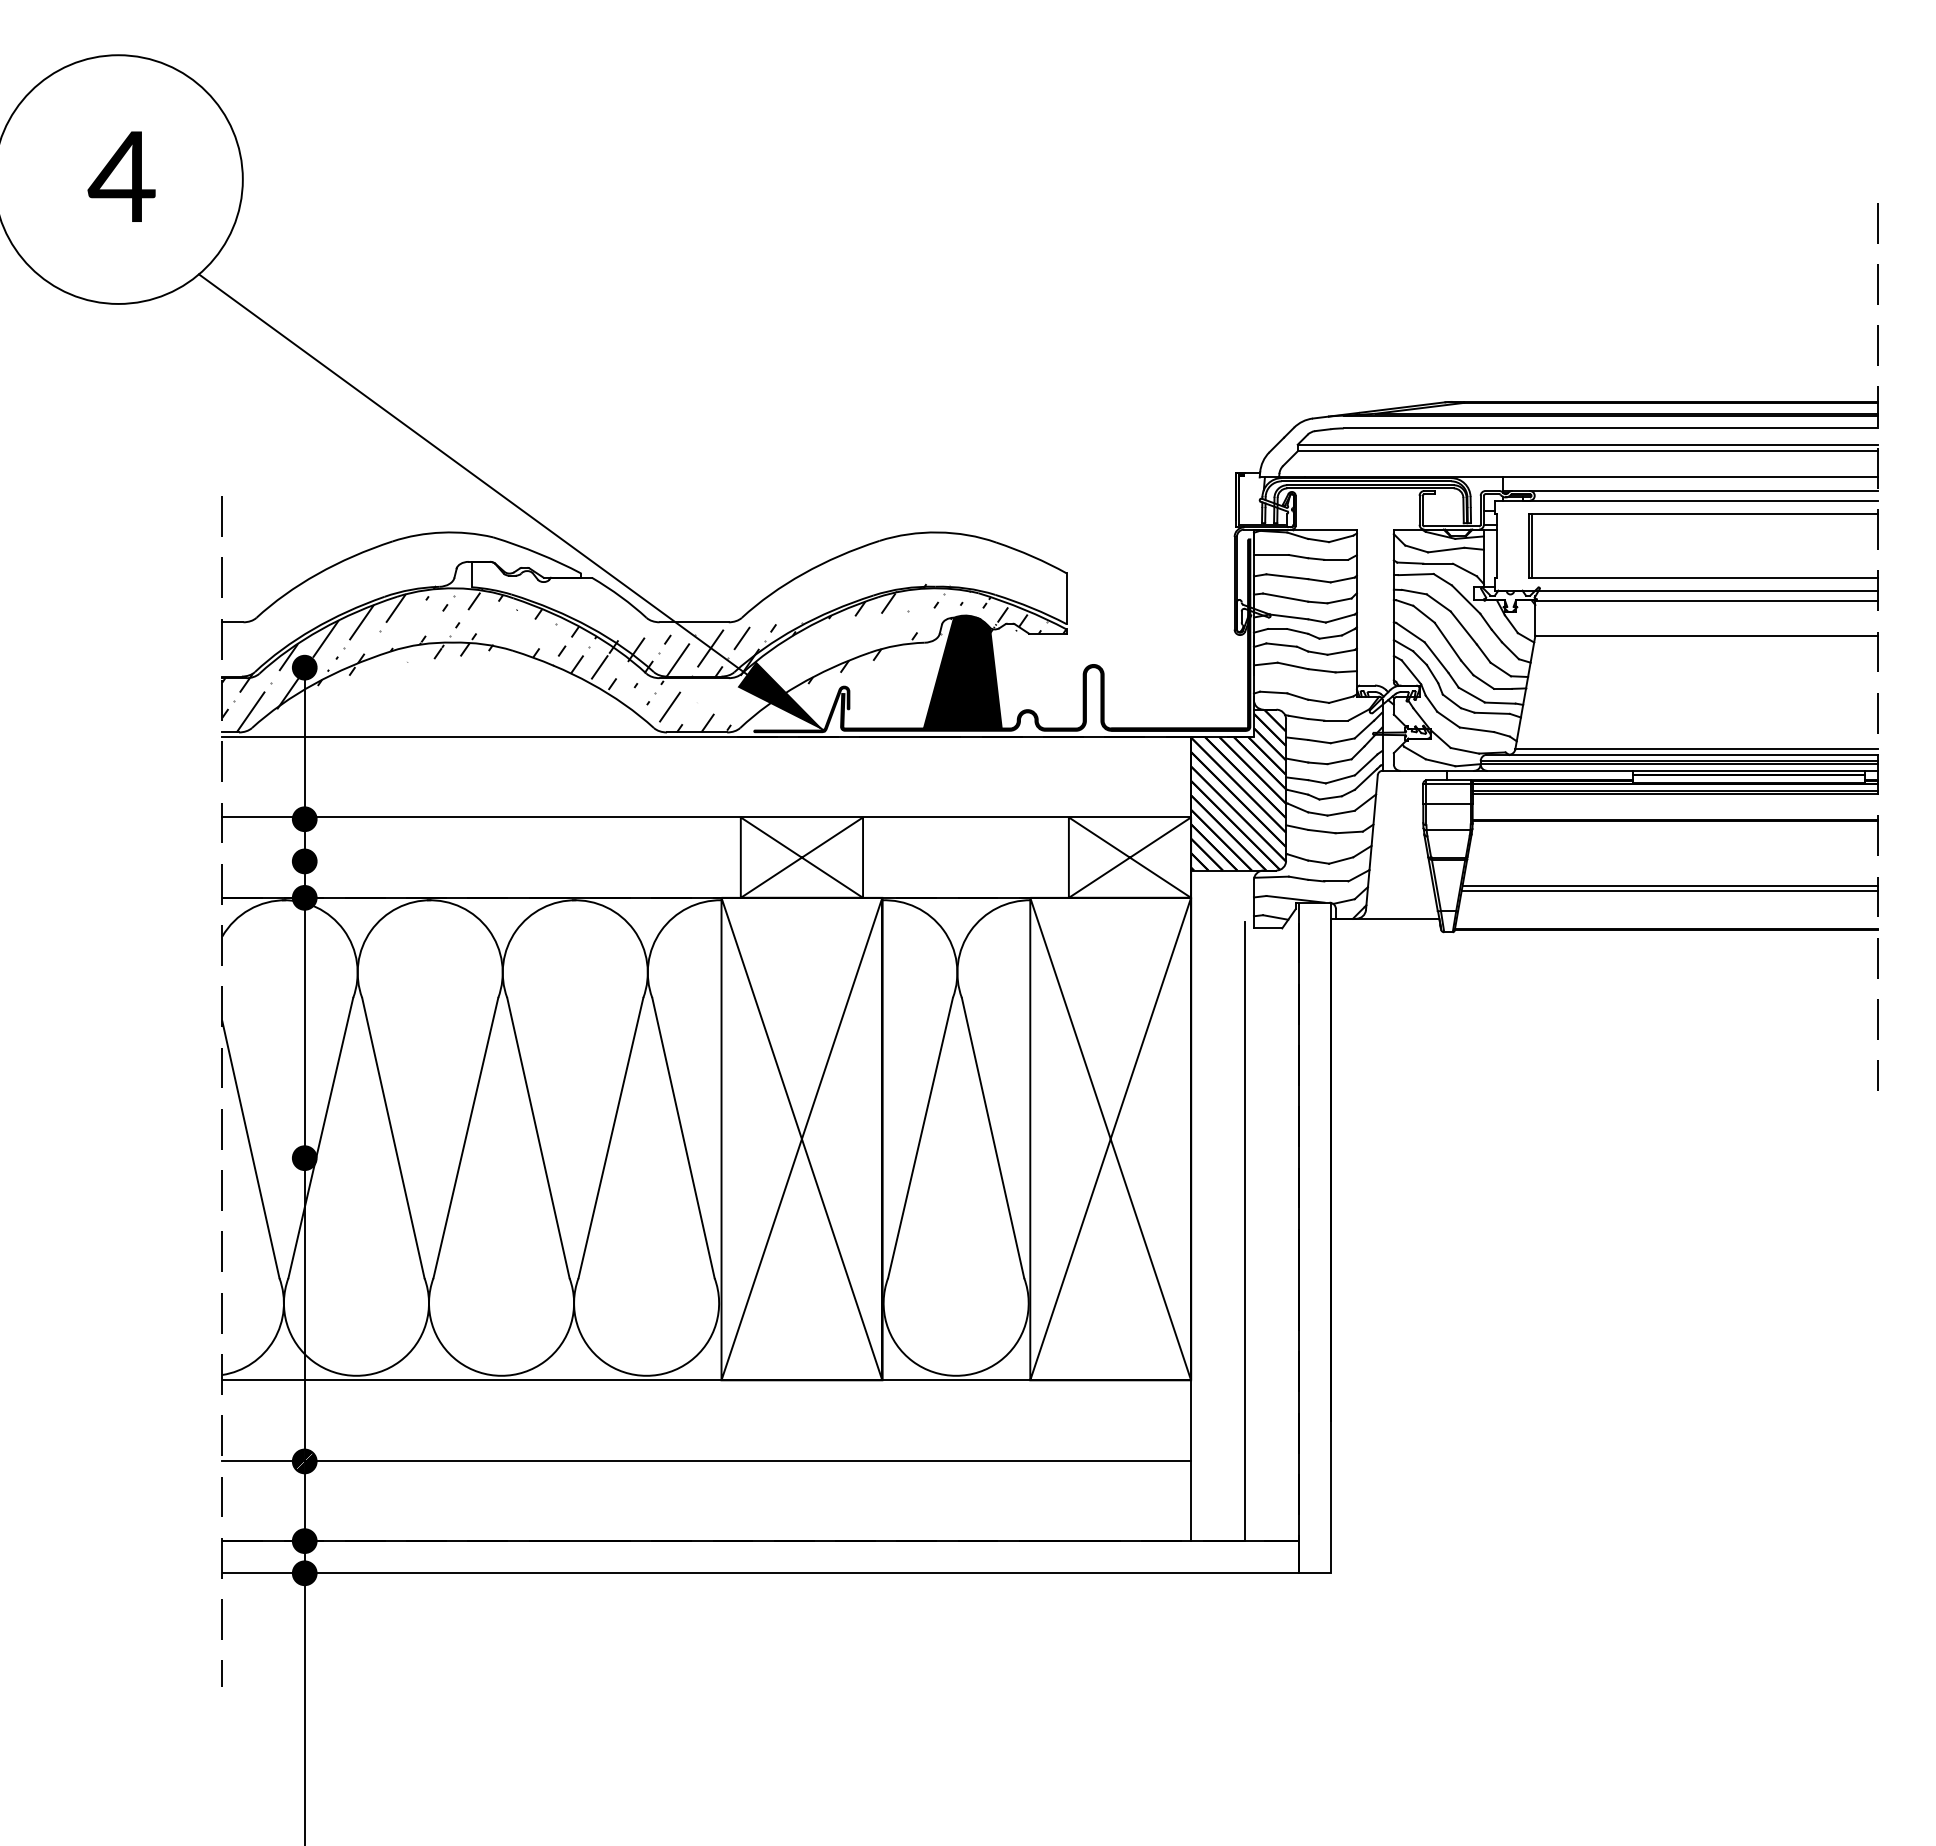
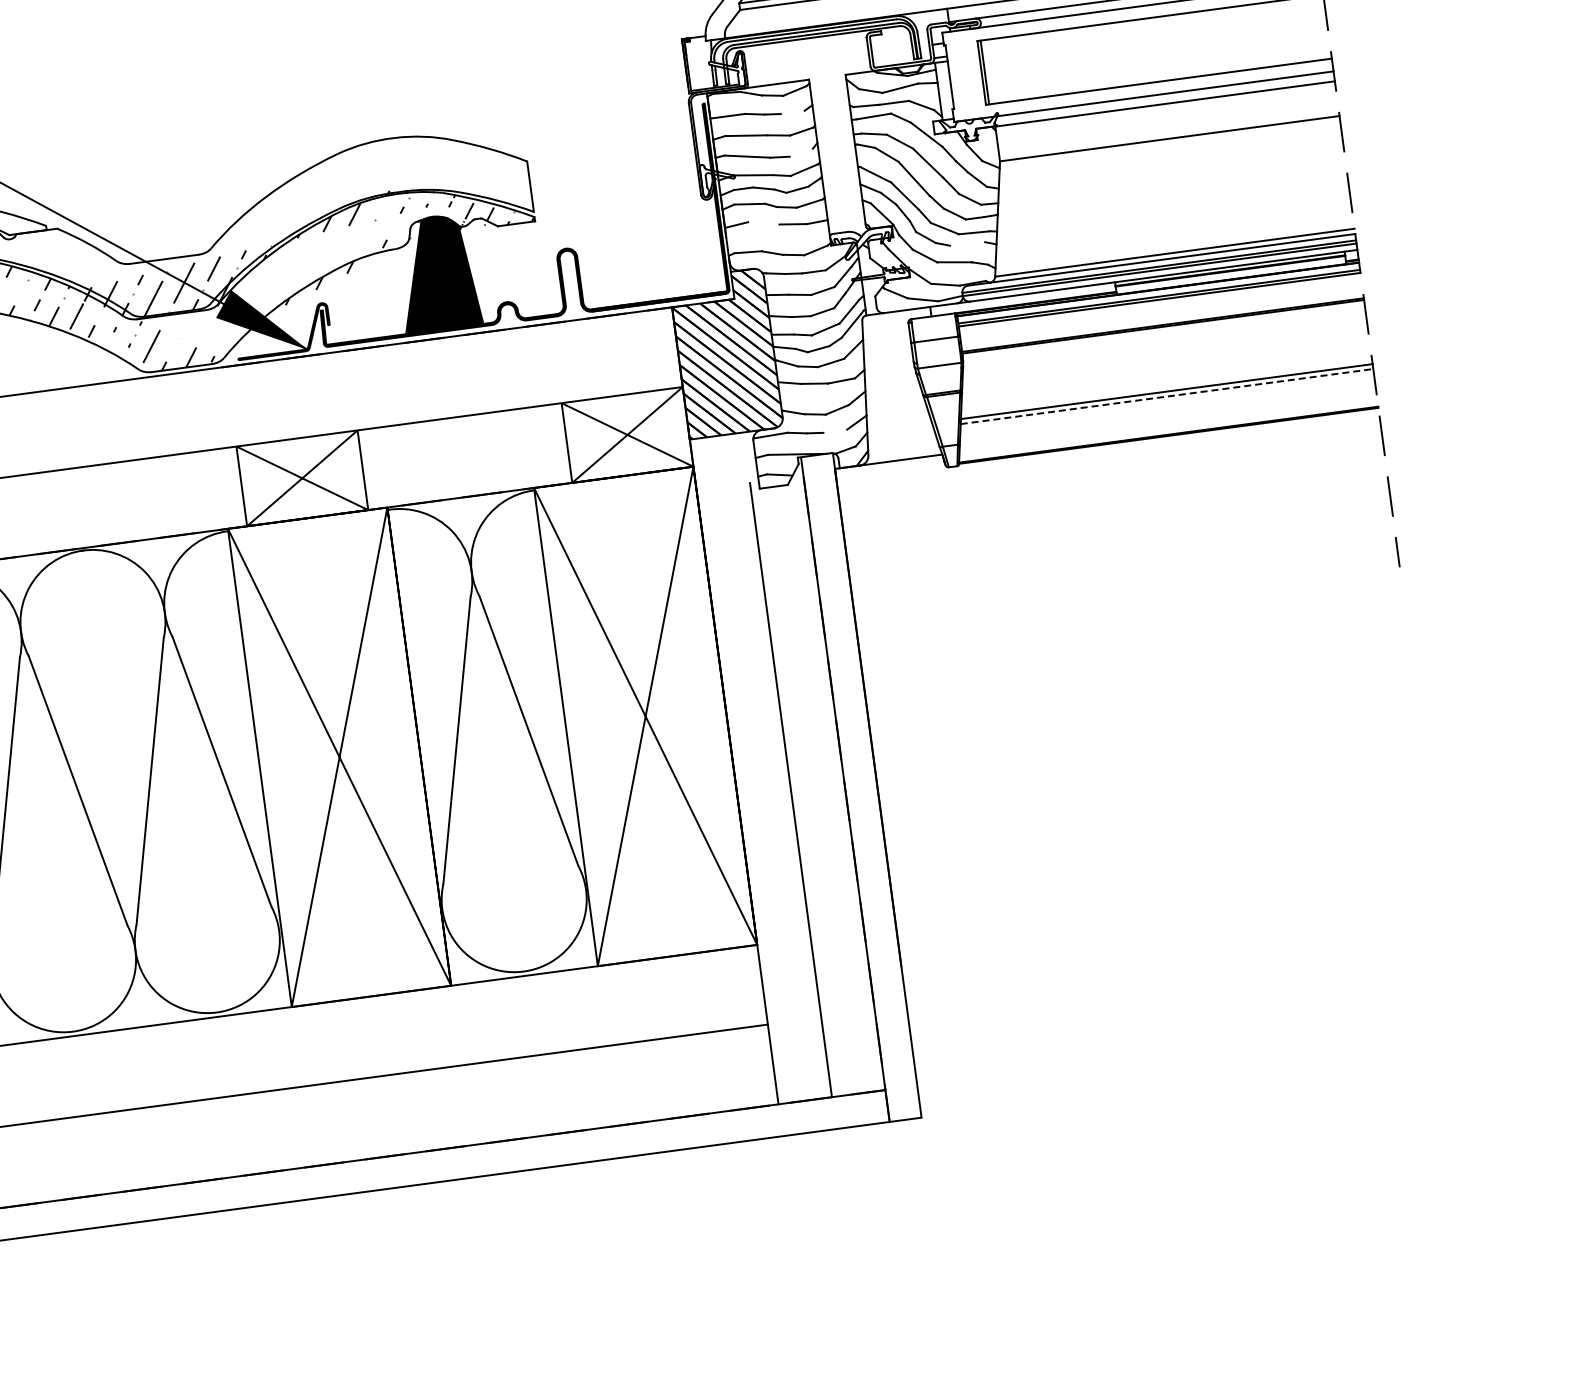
line: (1336, 559) -> (792, 112), removed
line: (1339, 600) -> (801, 152), removed
line: (1292, 665) -> (763, 222), removed
line: (1491, 712) -> (966, 243), removed
line: (1448, 783) -> (933, 319), removed
line: (1336, 881) -> (835, 431), removed
line: (1670, 890) -> (1167, 396), solid -> dashed

